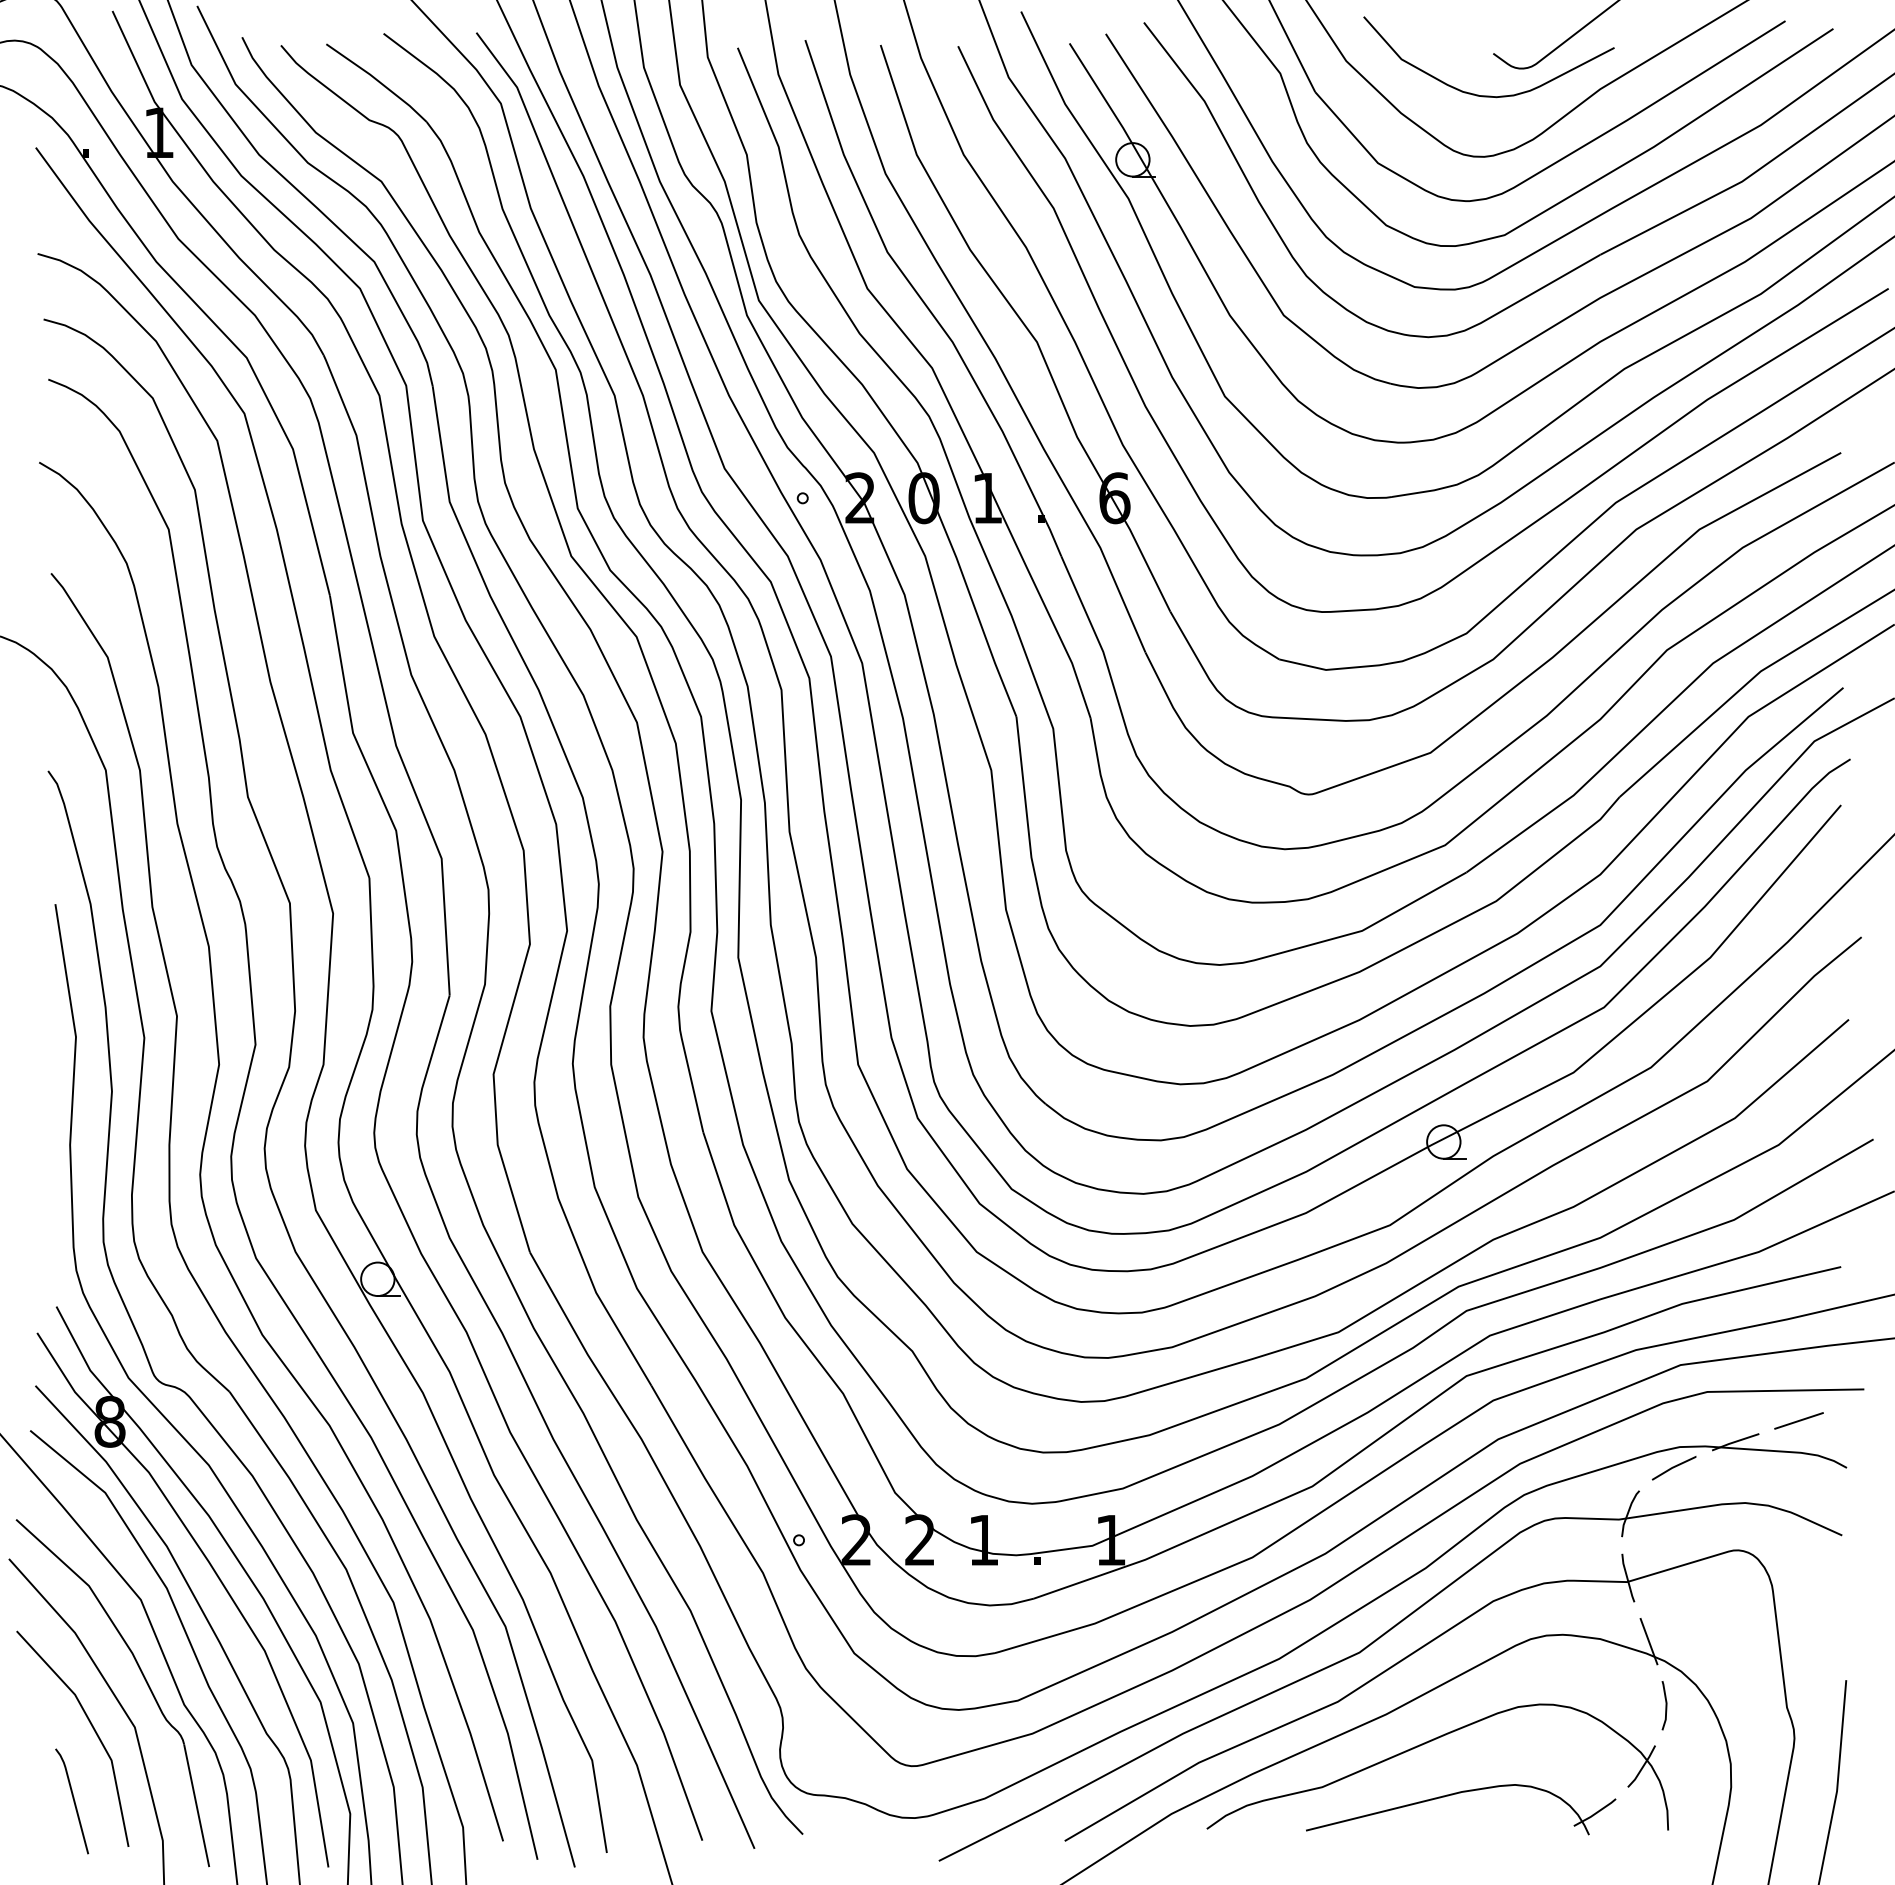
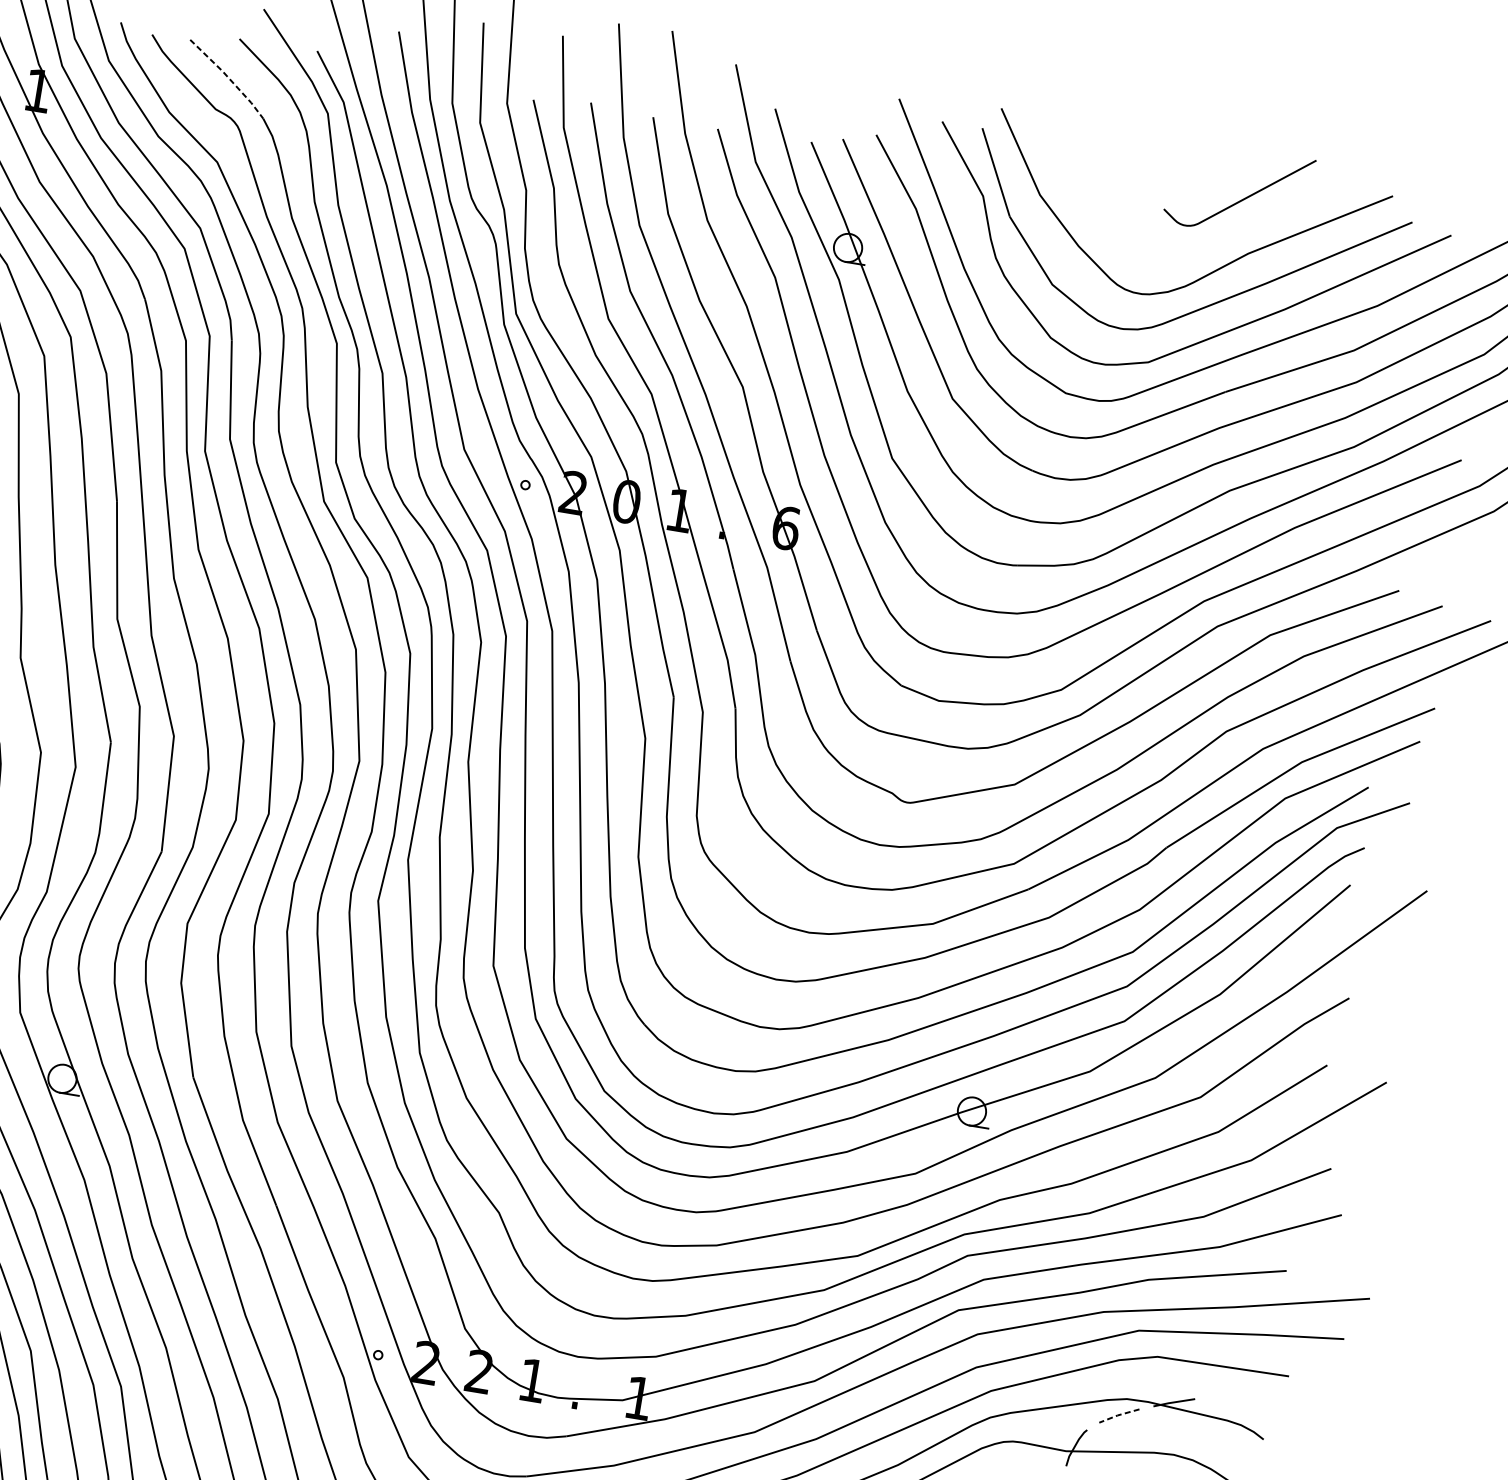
line: (378, 81) -> (228, 78), solid -> dashed
curve: (1488, 95) -> (1154, 243), removed
line: (1798, 1420) -> (1229, 1393), removed
line: (1673, 1467) -> (1118, 1415), solid -> dashed

